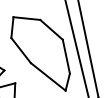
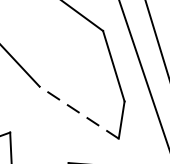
line: (47, 76) -> (77, 111), solid -> dashed

